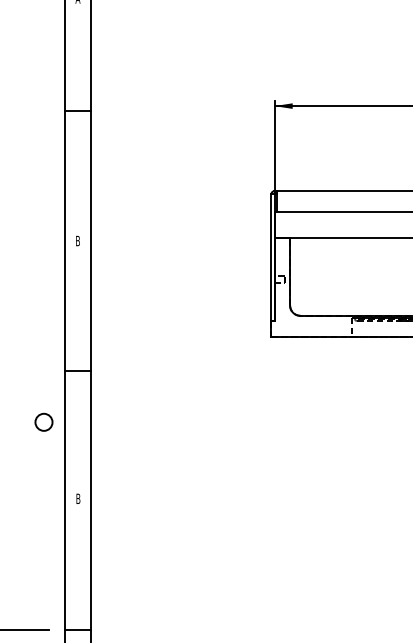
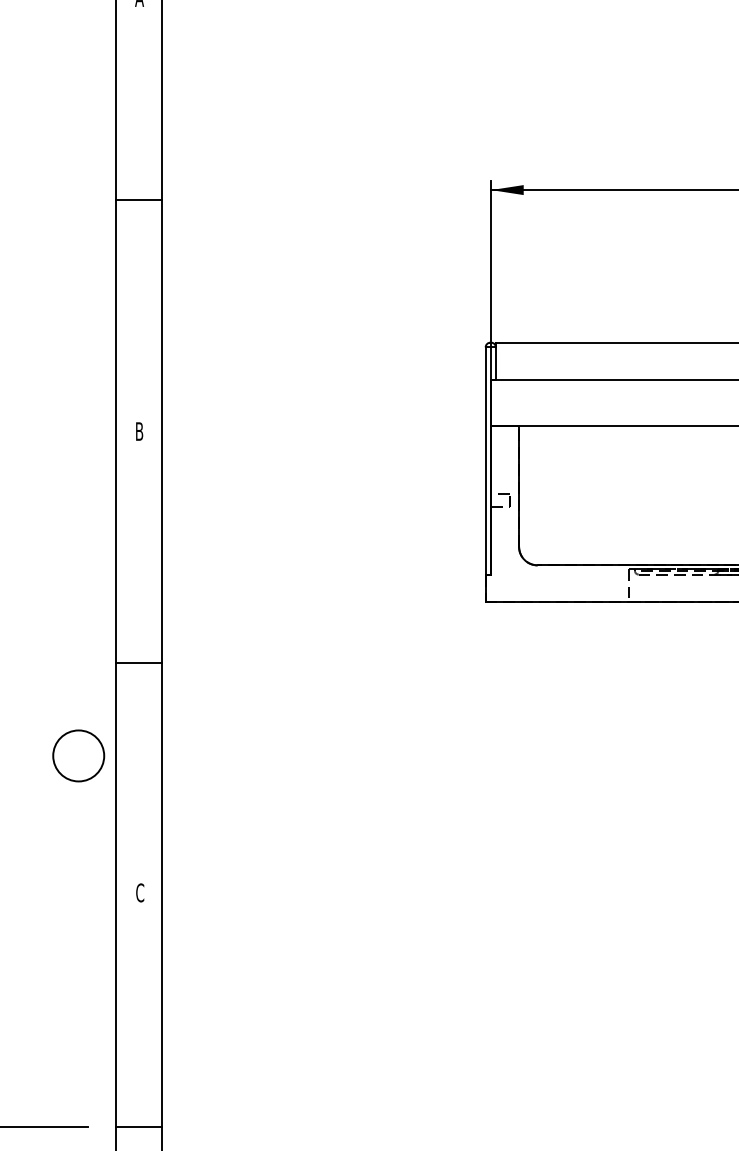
circle: (43, 422) -> (77, 756), size x1.67
text: (78, 498) -> (140, 892), B -> C

